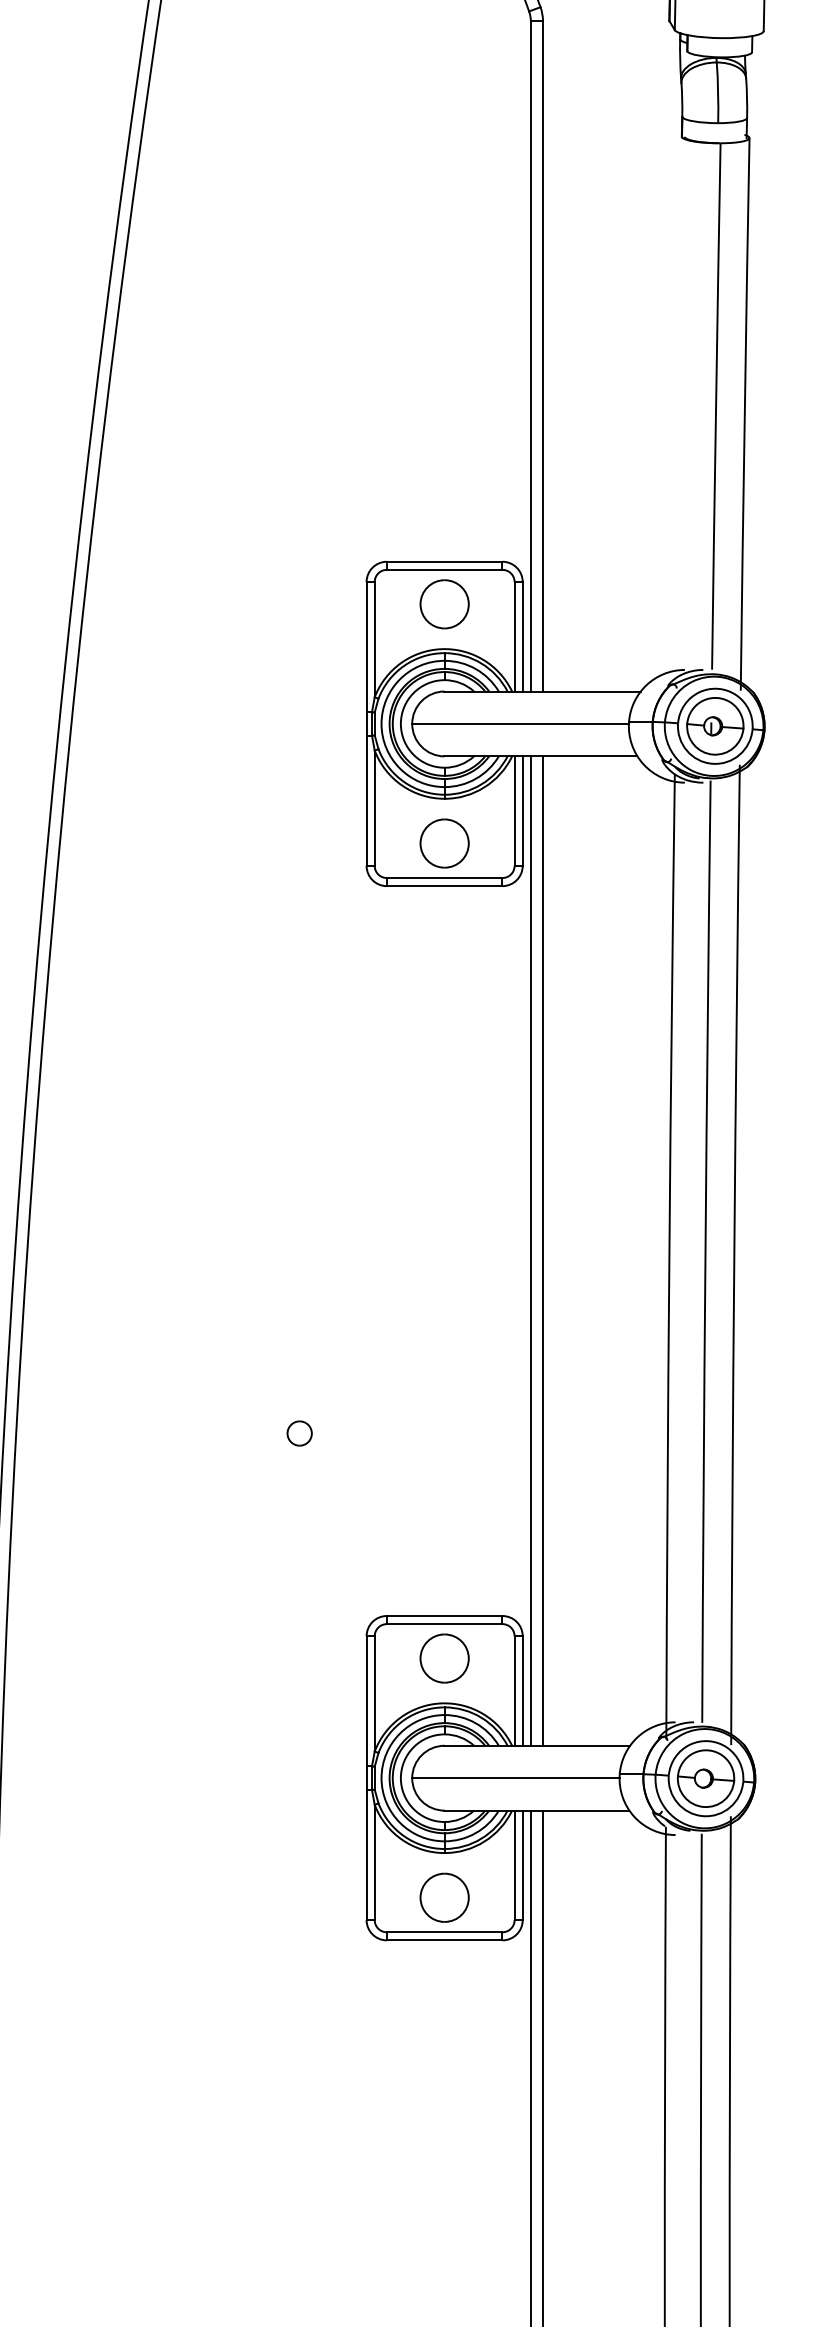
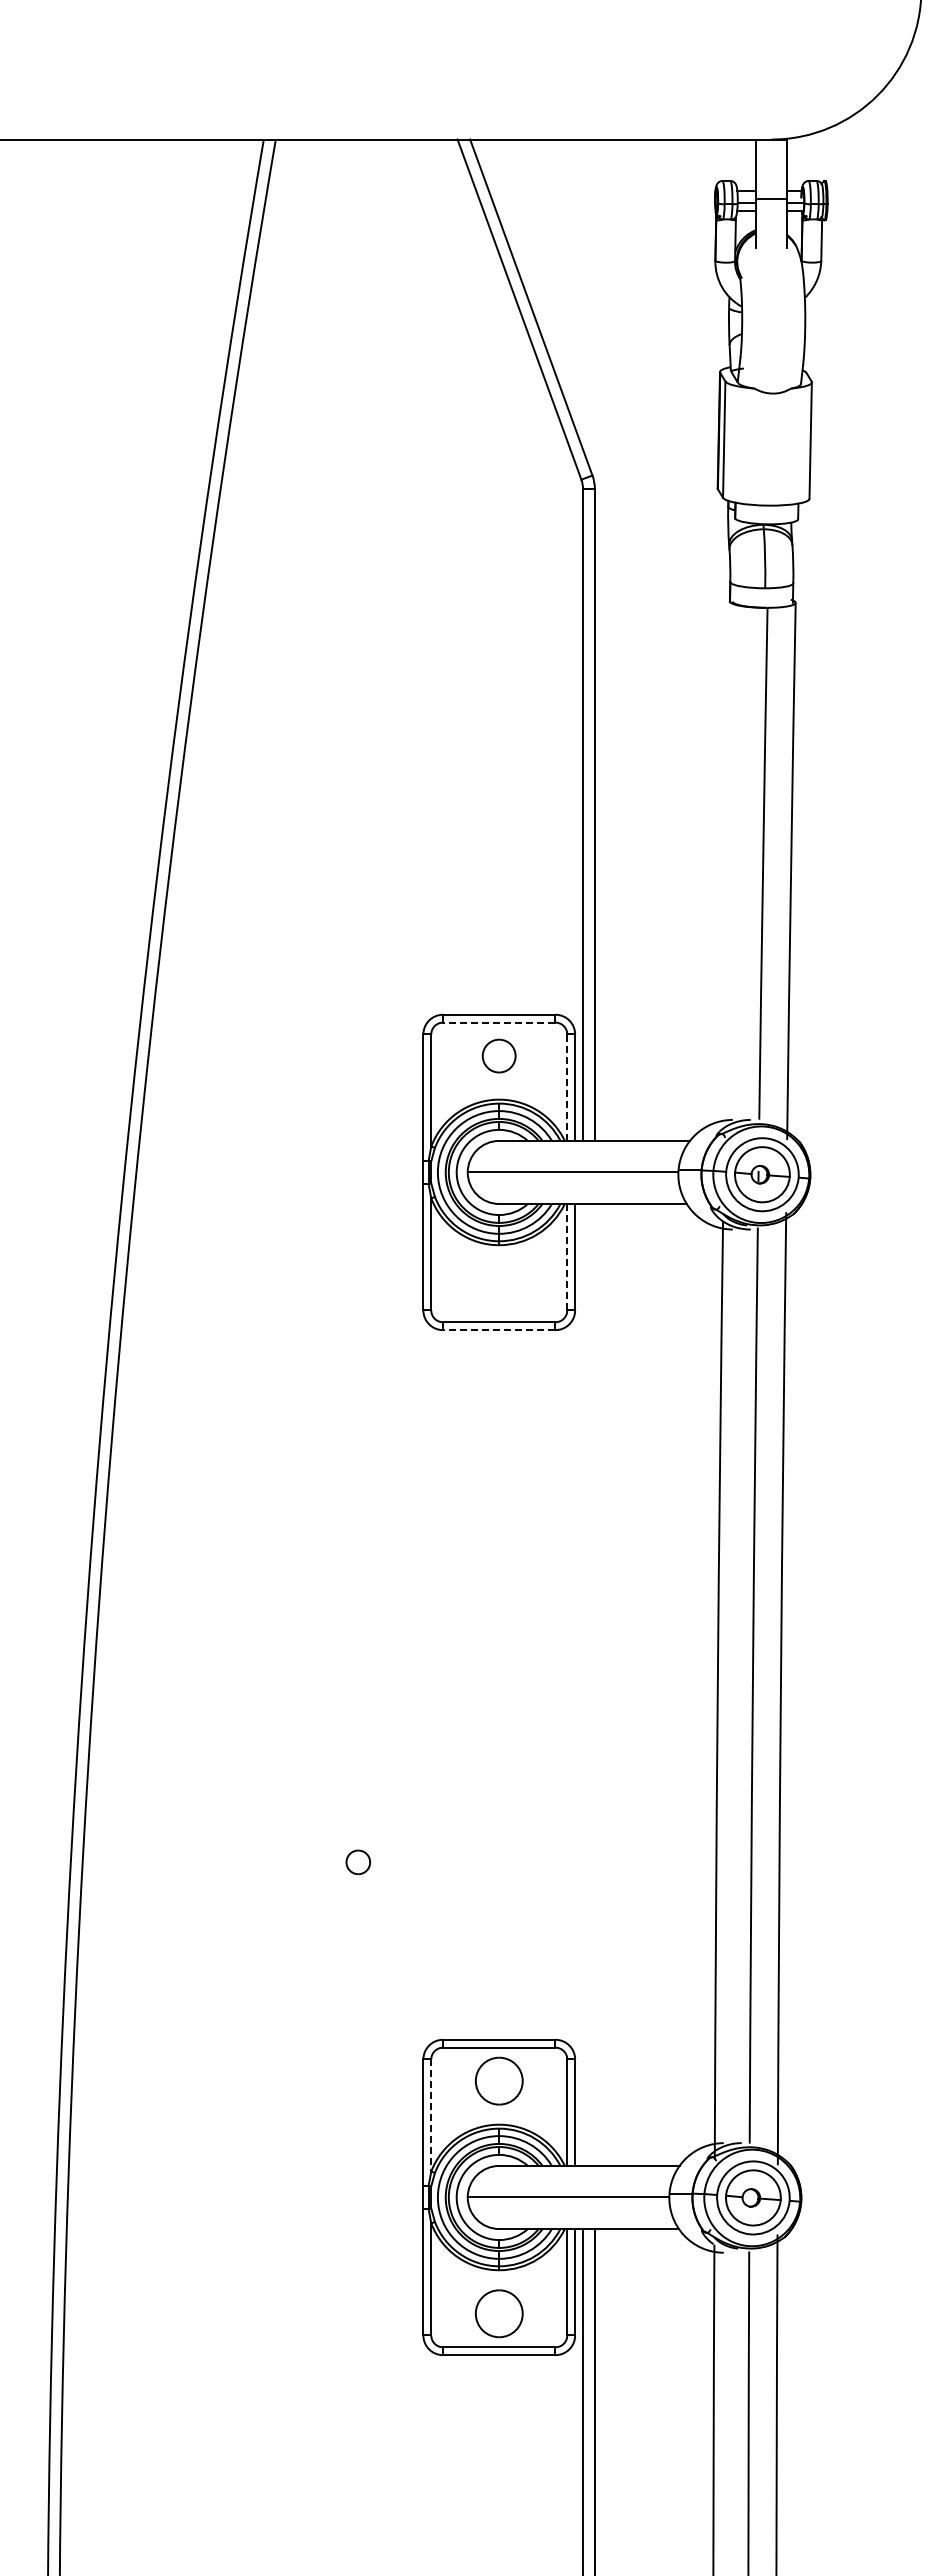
line: (443, 569) -> (498, 1022), solid -> dashed
part: (443, 603) -> (498, 1055), size x0.7
line: (514, 636) -> (567, 1087), solid -> dashed
line: (514, 810) -> (567, 1256), solid -> dashed
part: (443, 843) -> (498, 1288), removed
line: (443, 886) -> (498, 1330), solid -> dashed
line: (531, 1250) -> (583, 1684), removed
line: (542, 1250) -> (594, 1684), removed
line: (374, 1694) -> (431, 2116), solid -> dashed

